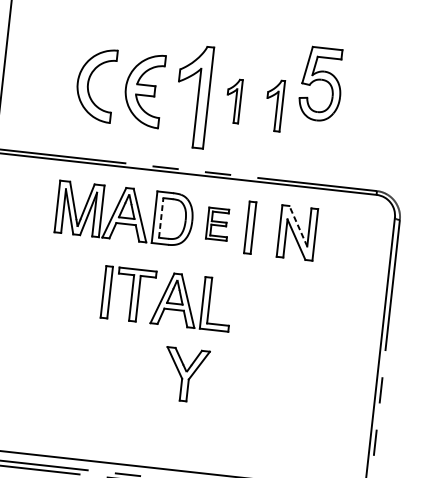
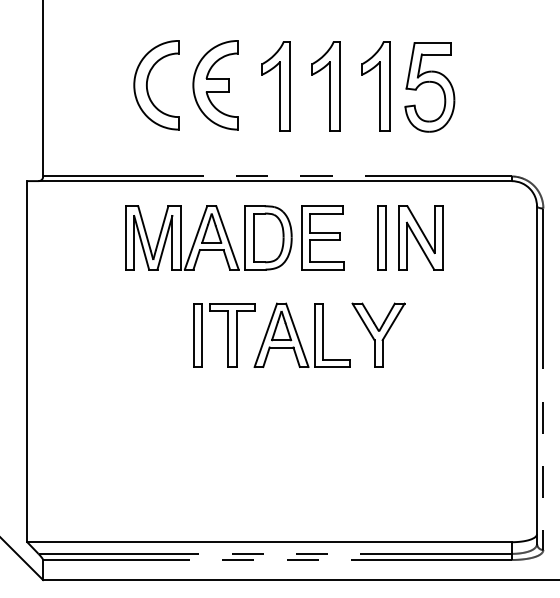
part: (320, 84) -> (429, 87), moved
part: (192, 96) -> (275, 86), size x0.71
part: (233, 101) -> (325, 86), size x1.67
part: (274, 105) -> (375, 86), size x1.43
line: (161, 217) -> (253, 237), dashed -> solid
part: (217, 223) -> (322, 237), size x1.67
line: (297, 226) -> (420, 229), dashed -> solid
part: (249, 227) -> (381, 237), moved
part: (185, 374) -> (378, 334), moved

